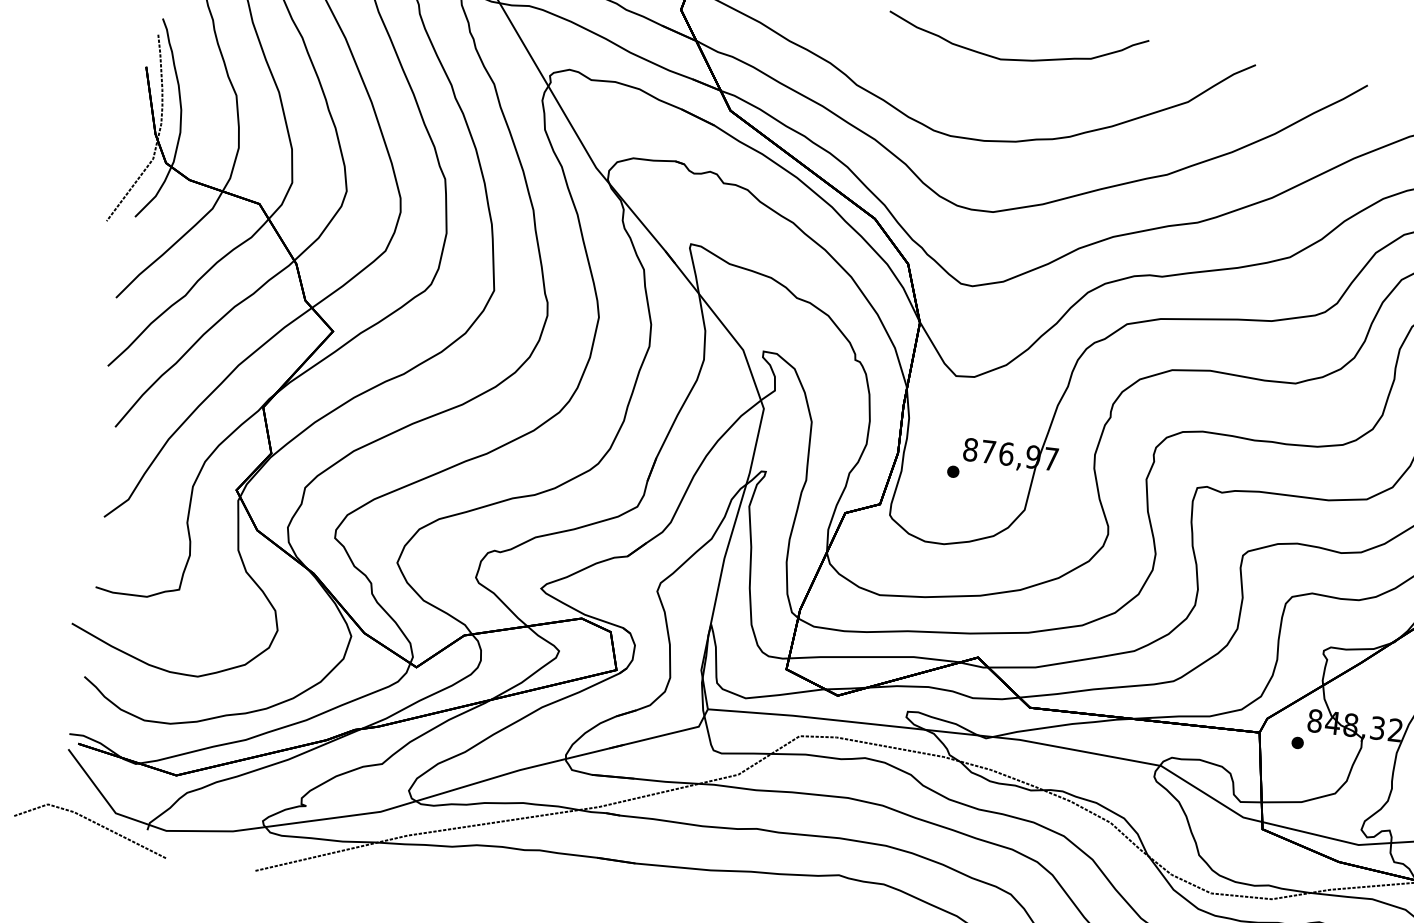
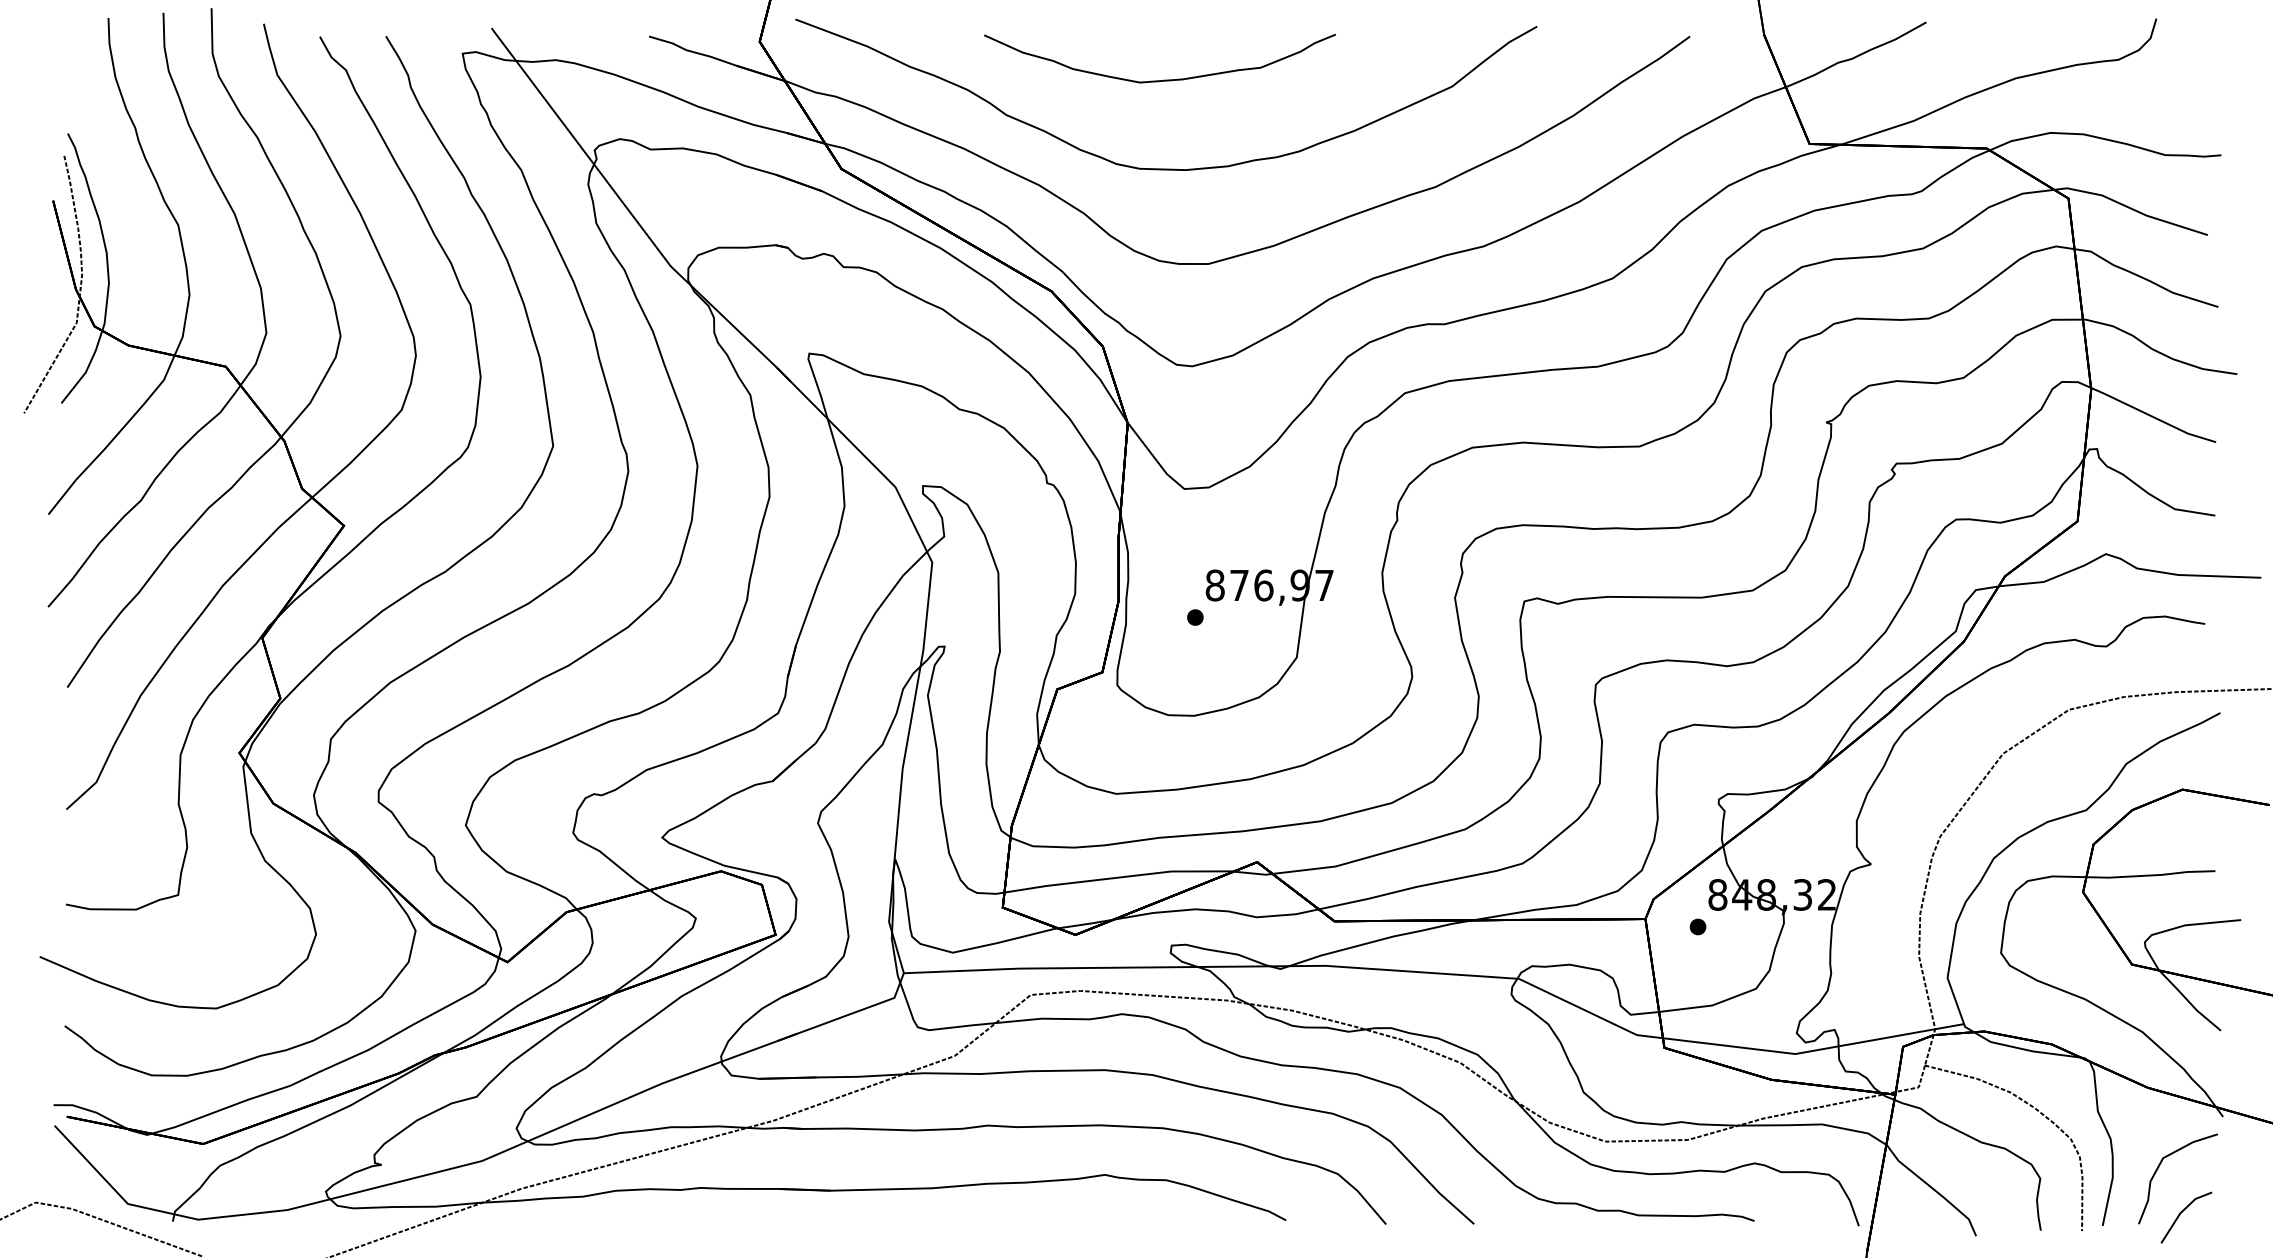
curve: (1018, 59) -> (1163, 79), moved

